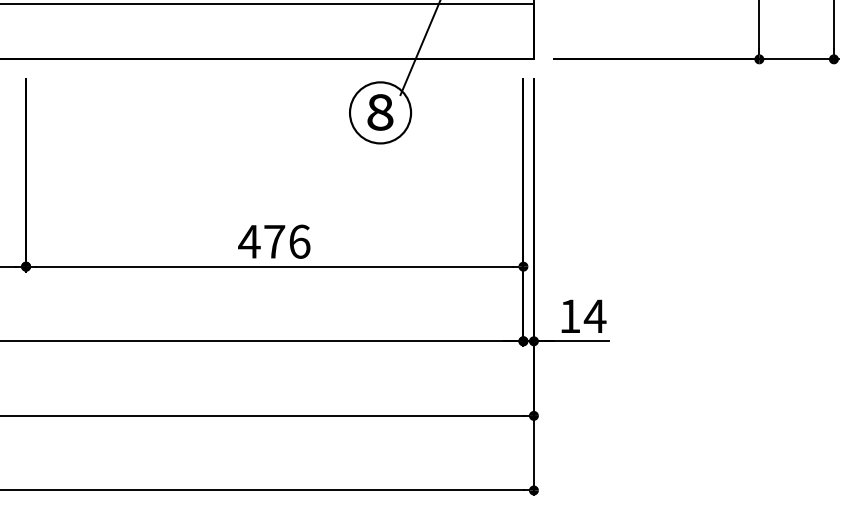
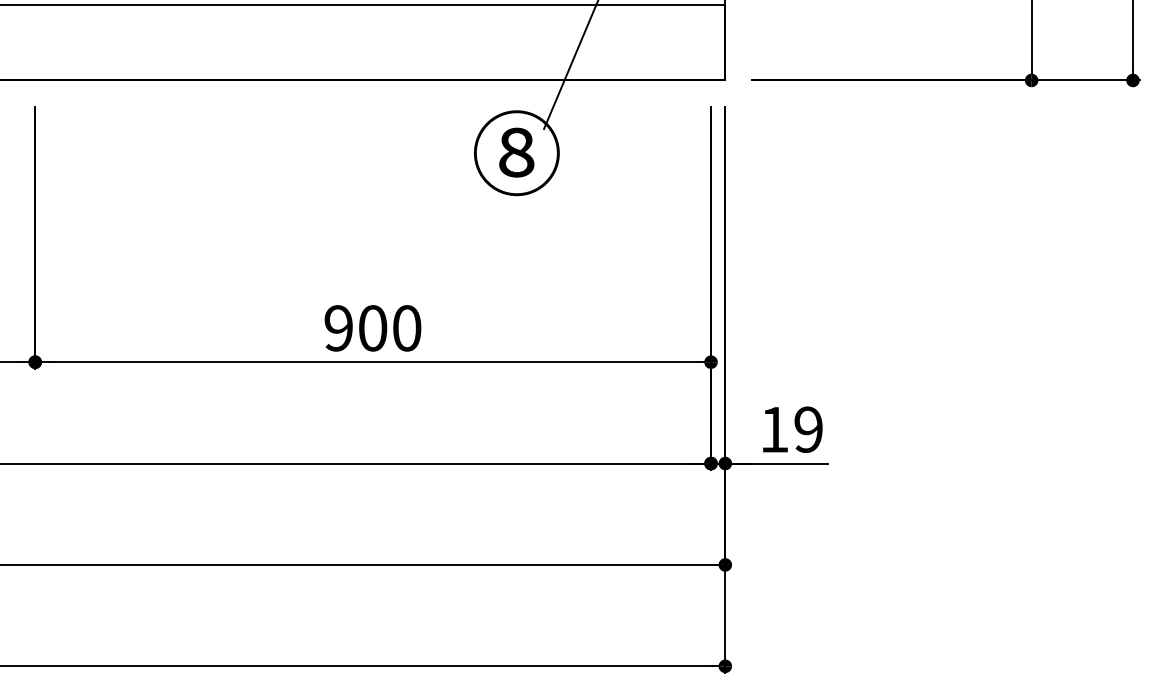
text: (274, 241) -> (372, 328), 476 -> 900
text: (595, 316) -> (808, 429), 14 -> 19

